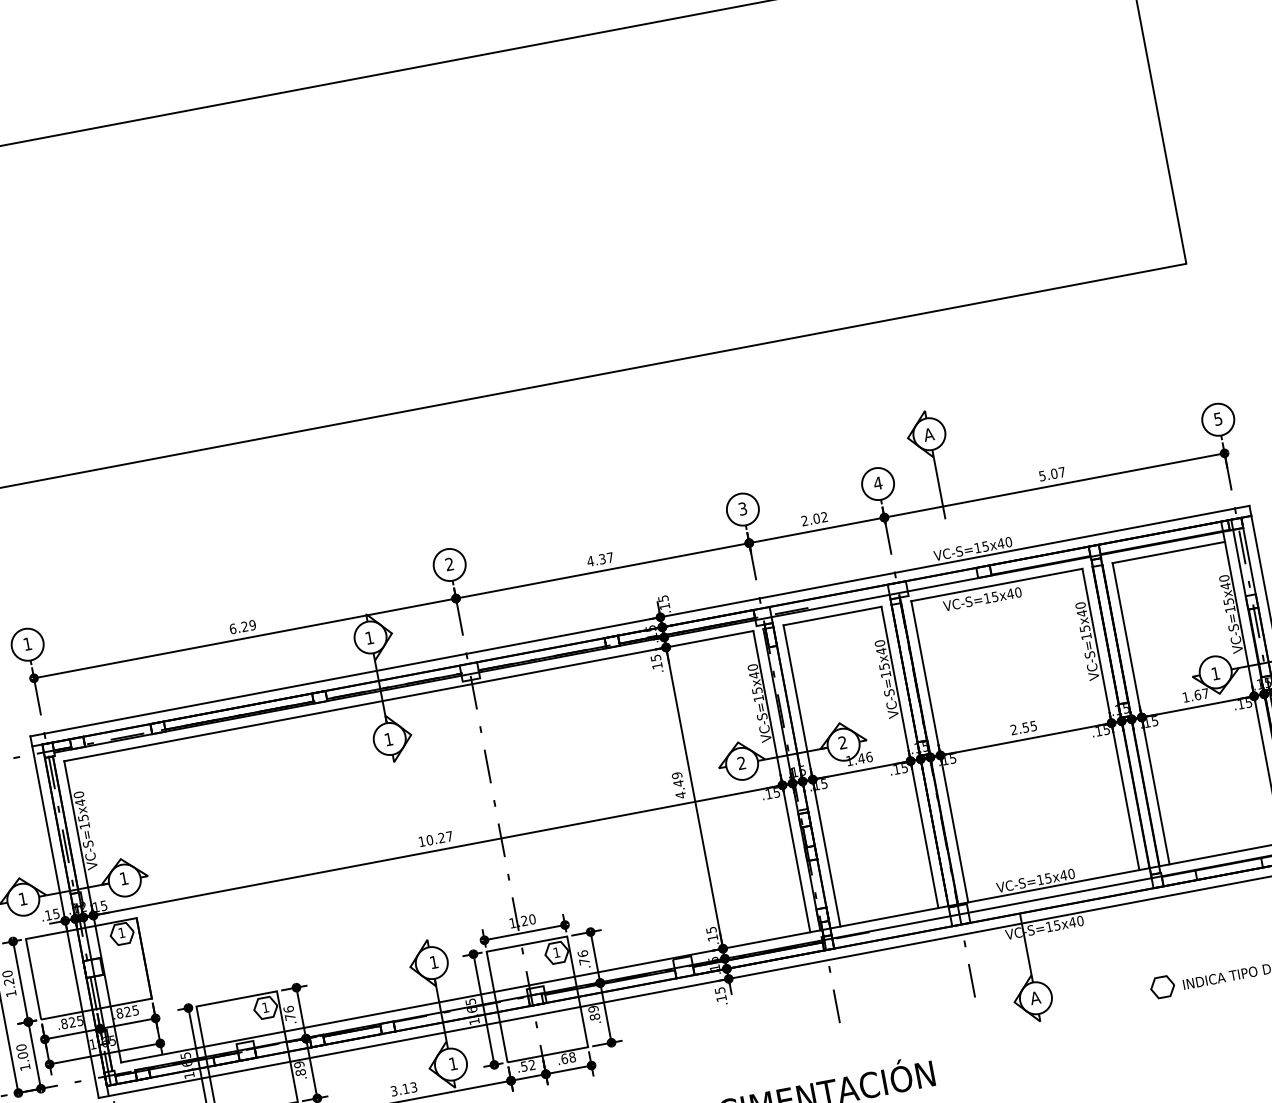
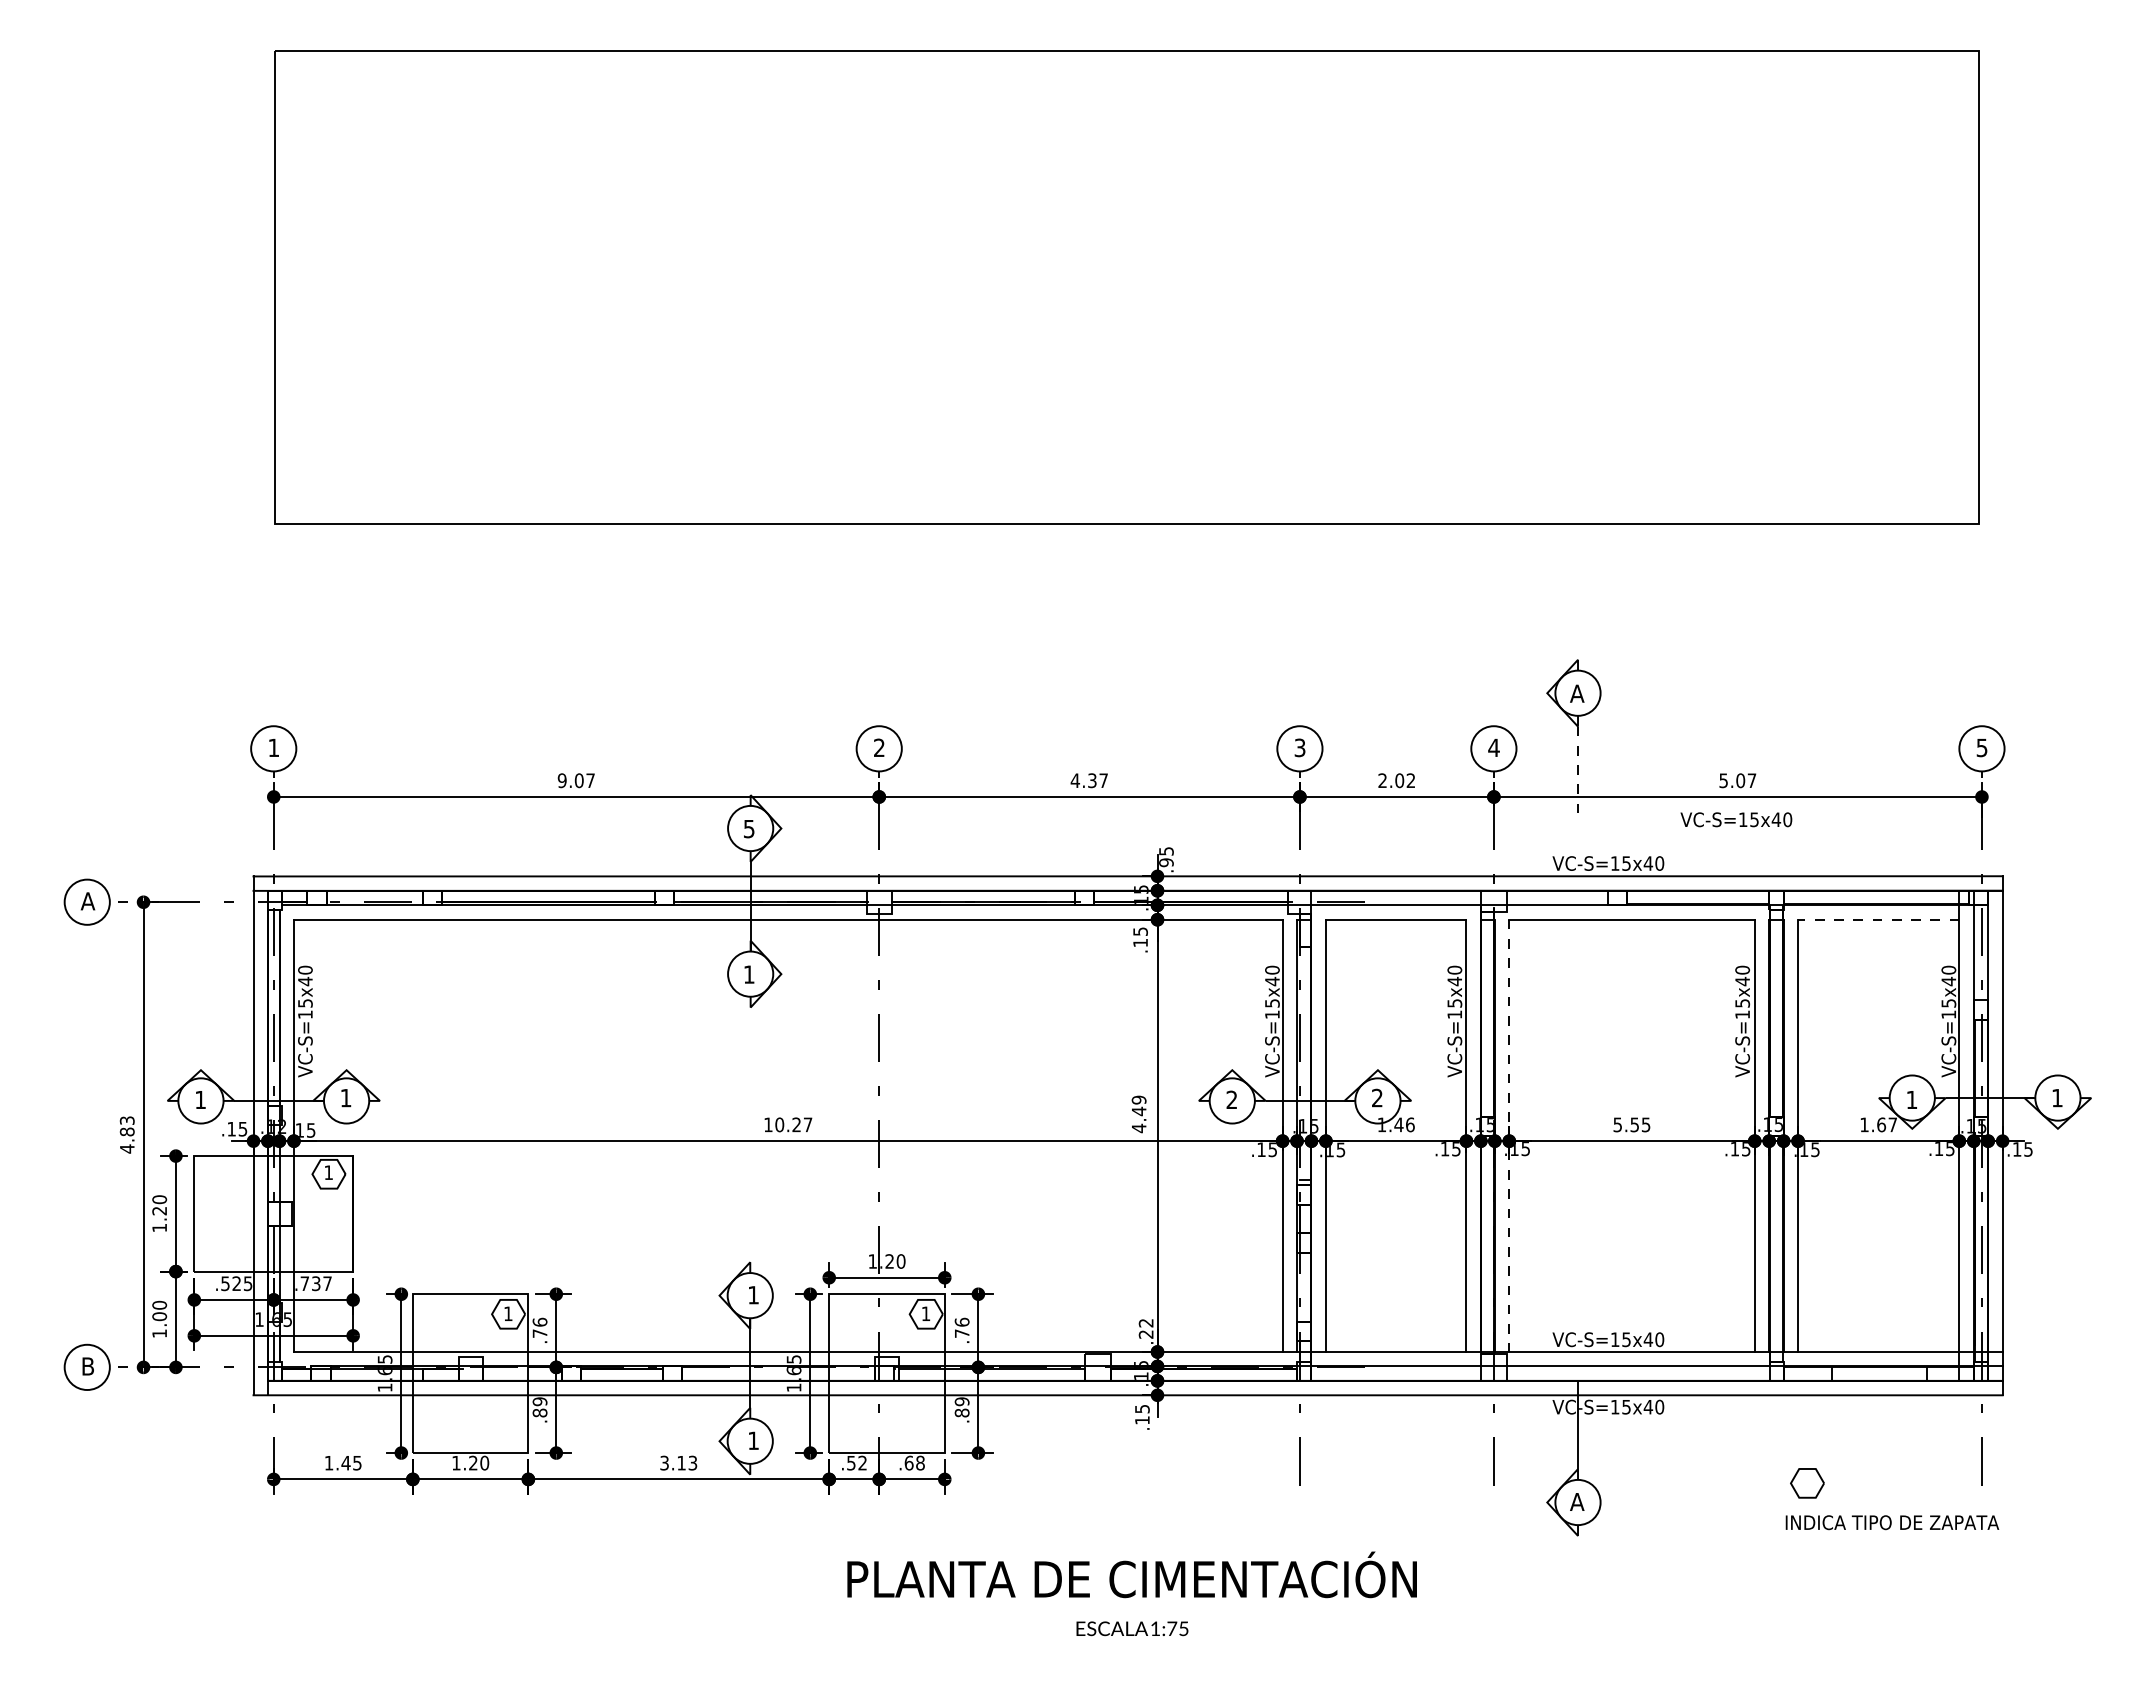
line: (940, 488) -> (1578, 771), solid -> dashed
line: (1168, 552) -> (1878, 919), solid -> dashed
text: (982, 599) -> (1736, 819), moved
text: (664, 606) -> (1166, 862), .15 -> .95
text: (242, 627) -> (575, 780), 6.29 -> 9.07
text: (369, 638) -> (749, 829), 1 -> 5
text: (1013, 729) -> (1617, 1124), 2.55 -> 5.55
line: (940, 752) -> (1509, 1136), solid -> dashed
text: (711, 933) -> (1145, 1328), .15 -> .22
part: (1162, 987) -> (1807, 1483), moved
text: (127, 1011) -> (315, 1283), .825 -> .737
text: (64, 1023) -> (225, 1283), .825 -> .525

